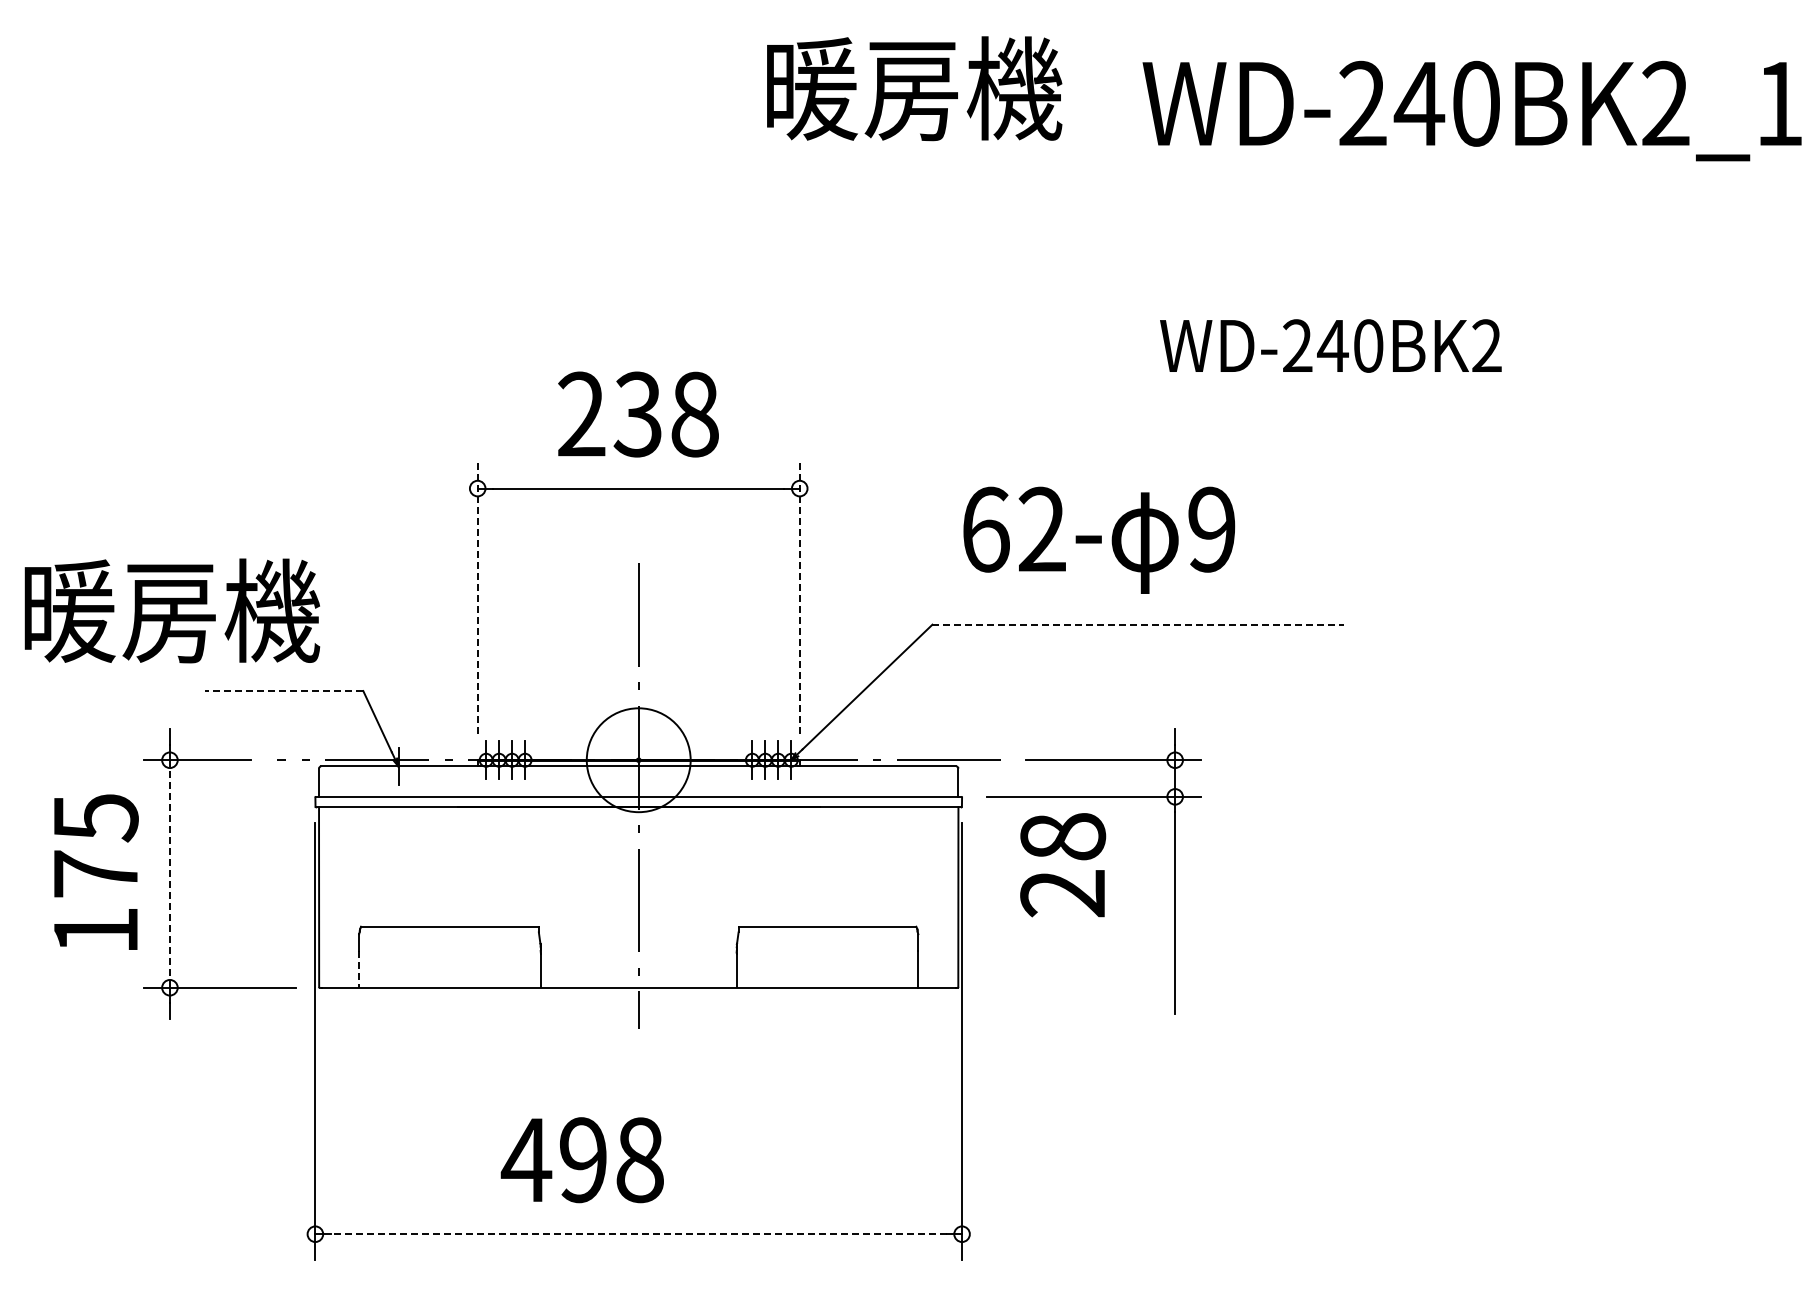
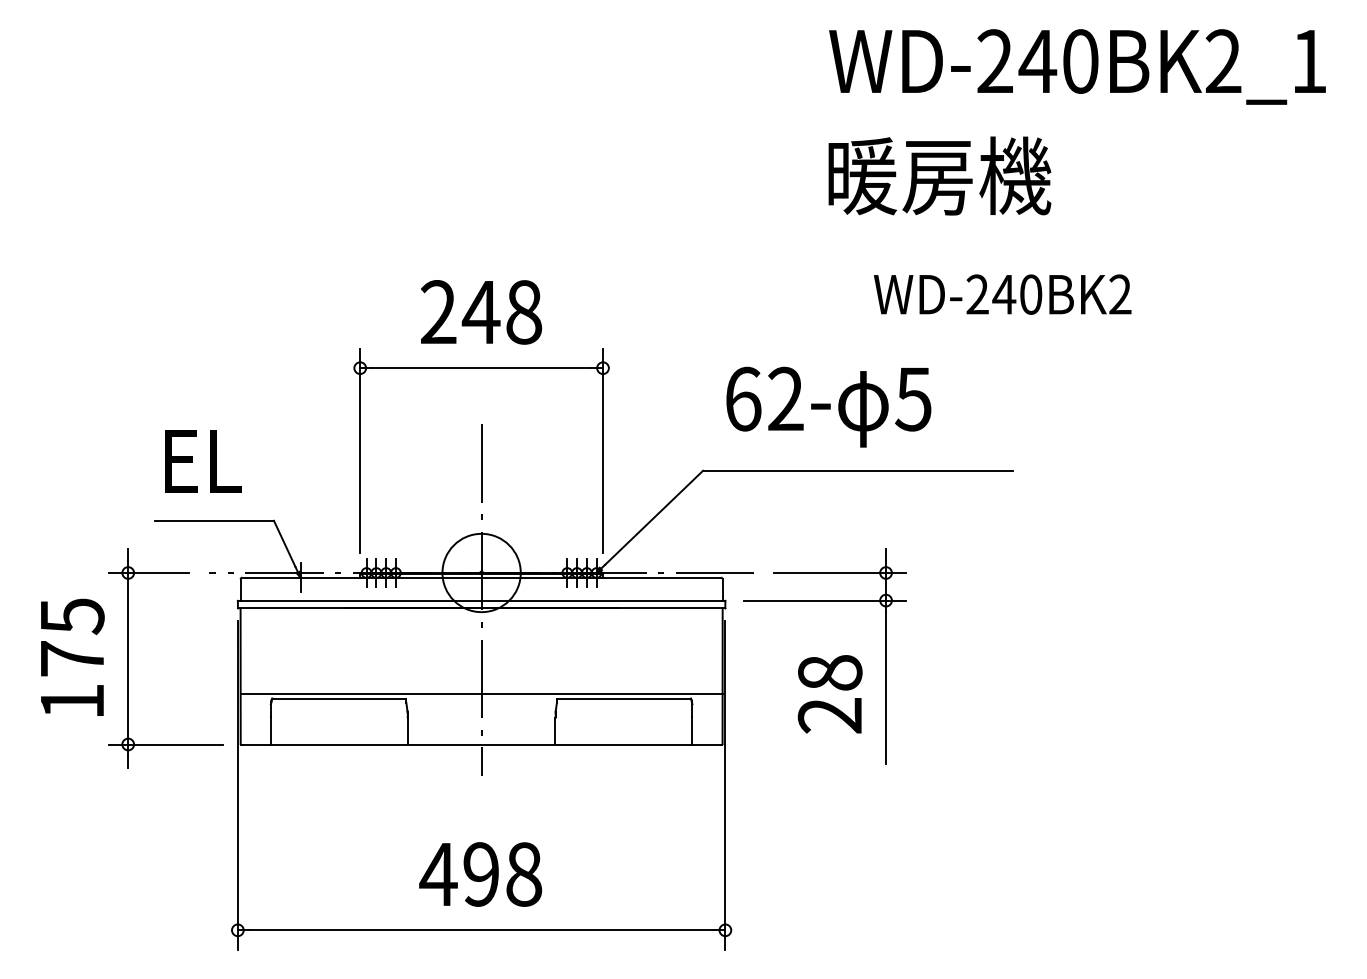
text: (914, 88) -> (939, 175), moved
text: (1471, 110) -> (1077, 66), moved
text: (1330, 345) -> (1002, 294), moved
text: (637, 414) -> (480, 312), 238 -> 248
text: (1211, 529) -> (913, 399), 9 -> 5
line: (477, 598) -> (360, 451), dashed -> solid
line: (799, 598) -> (602, 451), dashed -> solid
text: (172, 610) -> (130, 460), 暖房機 -> EL
line: (1138, 624) -> (858, 470), dashed -> solid
line: (283, 691) -> (213, 521), dashed -> solid
text: (1063, 865) -> (830, 694), moved
line: (169, 874) -> (127, 659), dashed -> solid
line: (638, 920) -> (481, 693), added
line: (359, 969) -> (271, 730), dashed -> solid
text: (581, 1160) -> (479, 874), moved
line: (638, 1234) -> (481, 930), dashed -> solid

